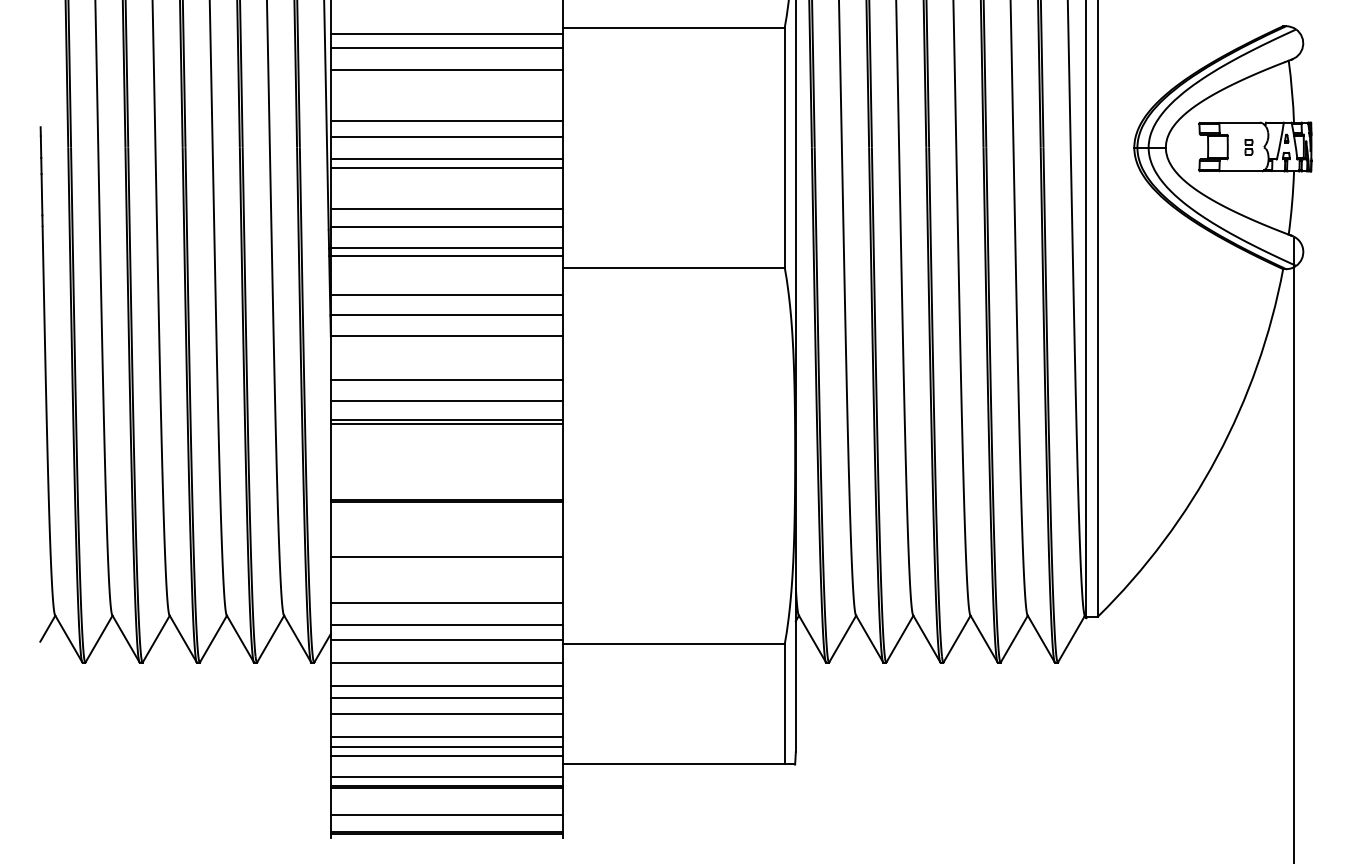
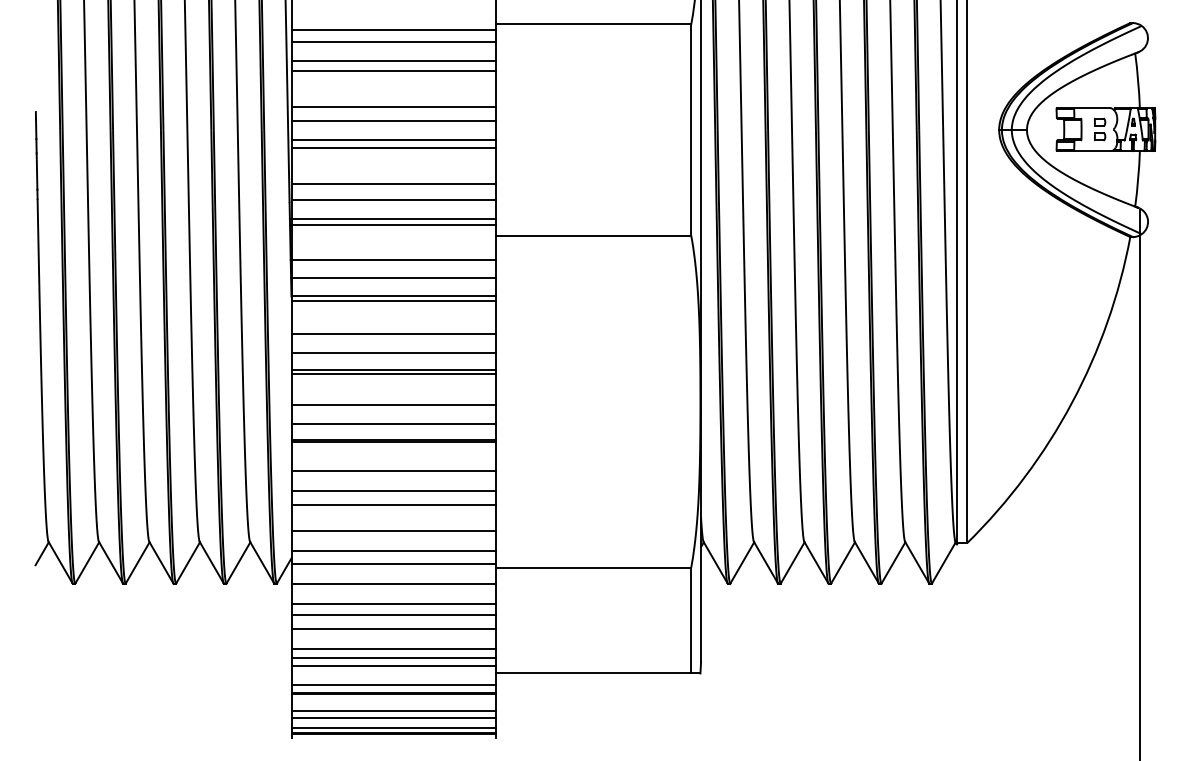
line: (446, 80) -> (393, 70), added
part: (1249, 147) -> (1100, 129), size x1.67
line: (446, 341) -> (393, 300), added
line: (446, 459) -> (393, 404), added
line: (446, 481) -> (393, 424), added
line: (446, 534) -> (393, 470), added
line: (446, 573) -> (393, 505), added
line: (446, 807) -> (393, 711), added
line: (446, 825) -> (393, 727), added

